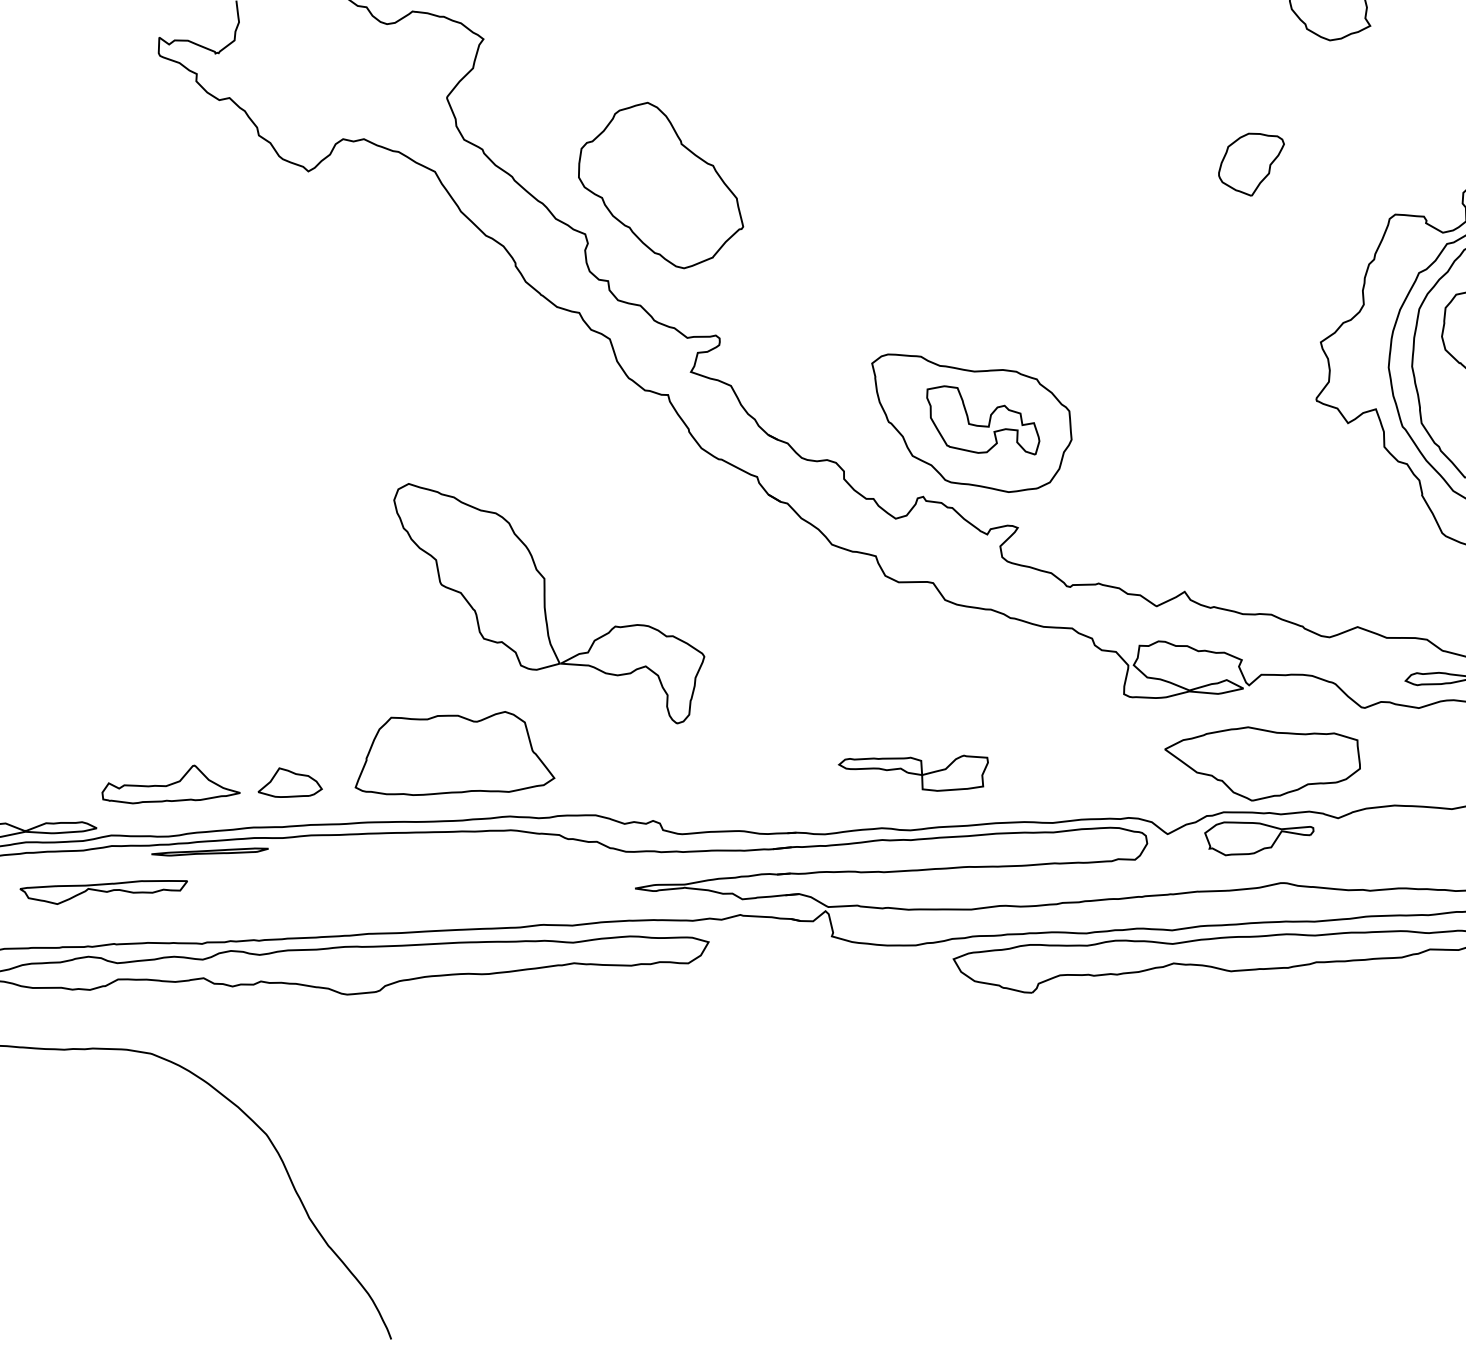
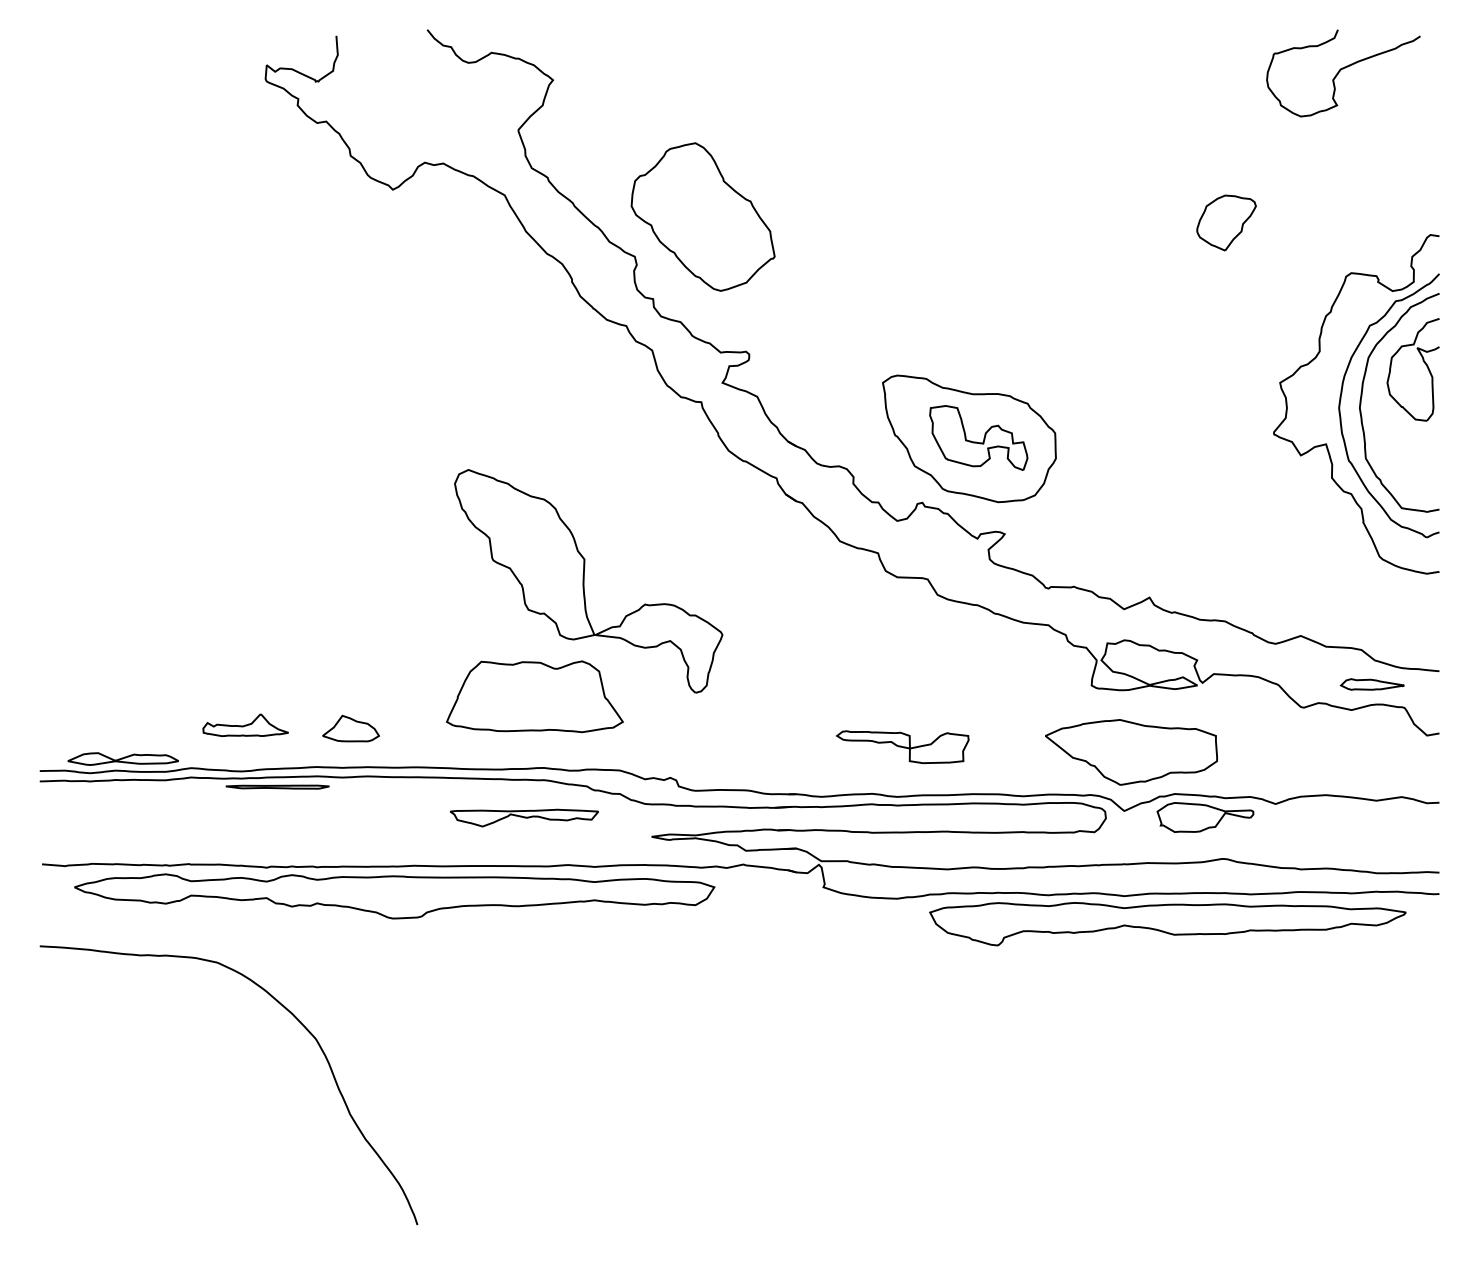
part: (453, 754) -> (534, 696), moved
part: (1262, 763) -> (1131, 752), moved
part: (170, 784) -> (245, 725), size x0.7
part: (104, 891) -> (524, 817), moved

